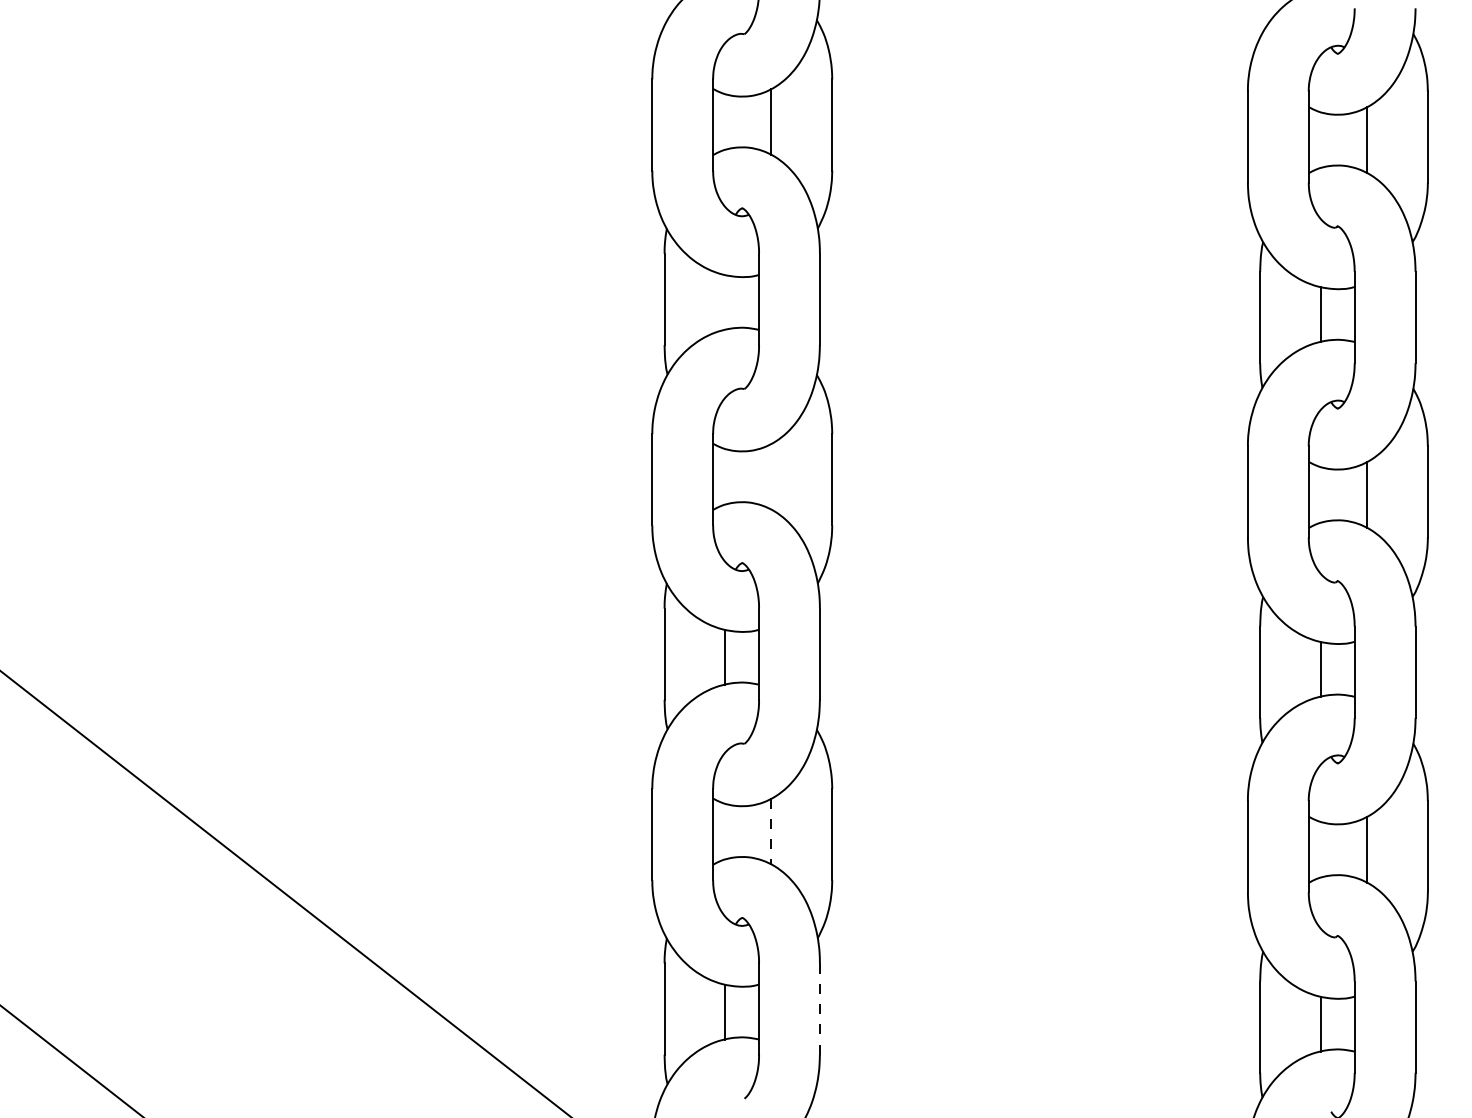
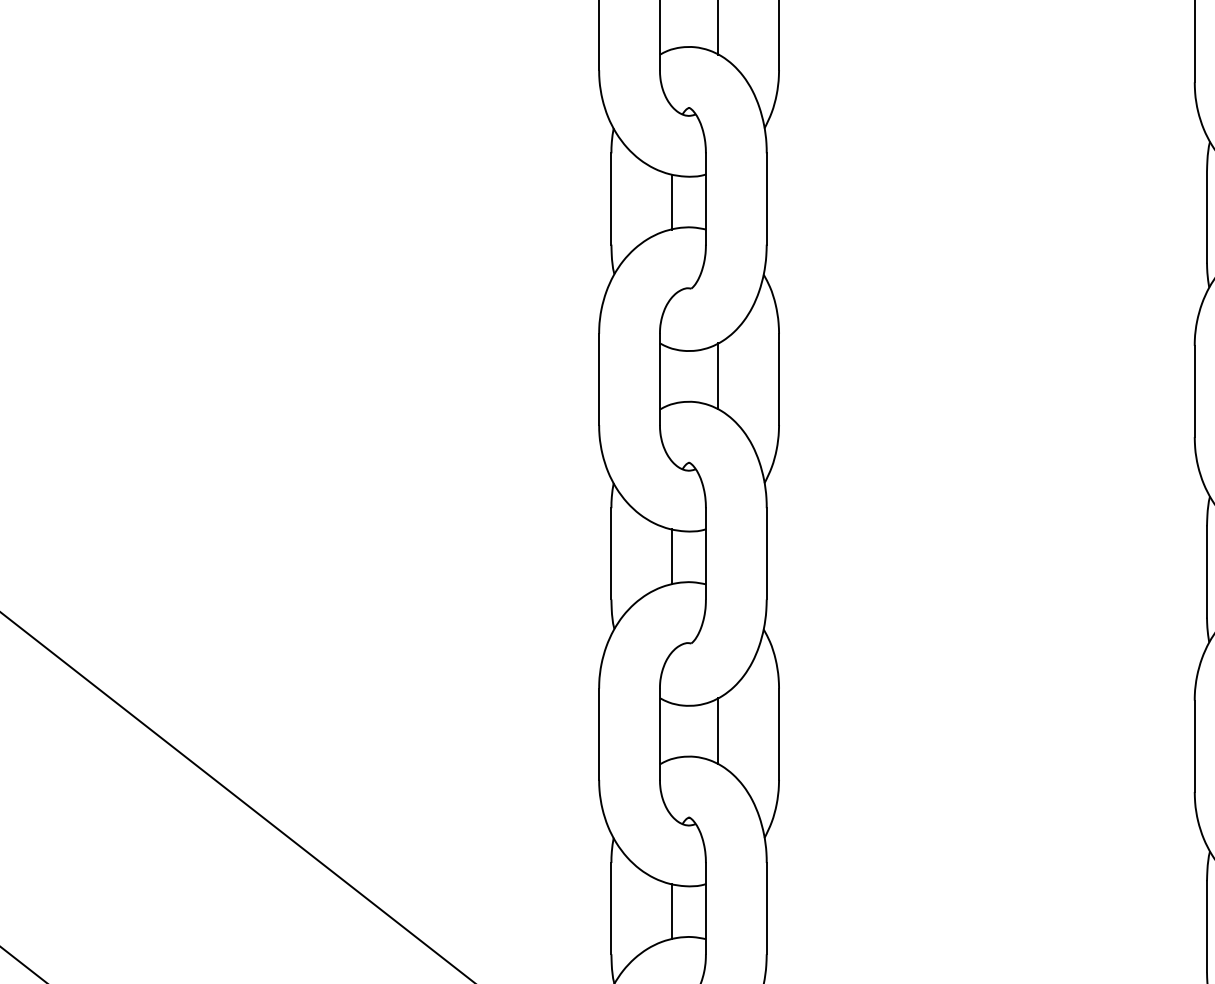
line: (725, 302) -> (672, 202), added
line: (771, 476) -> (718, 376), added
line: (771, 832) -> (718, 732), dashed -> solid
line: (819, 1009) -> (766, 909), dashed -> solid

